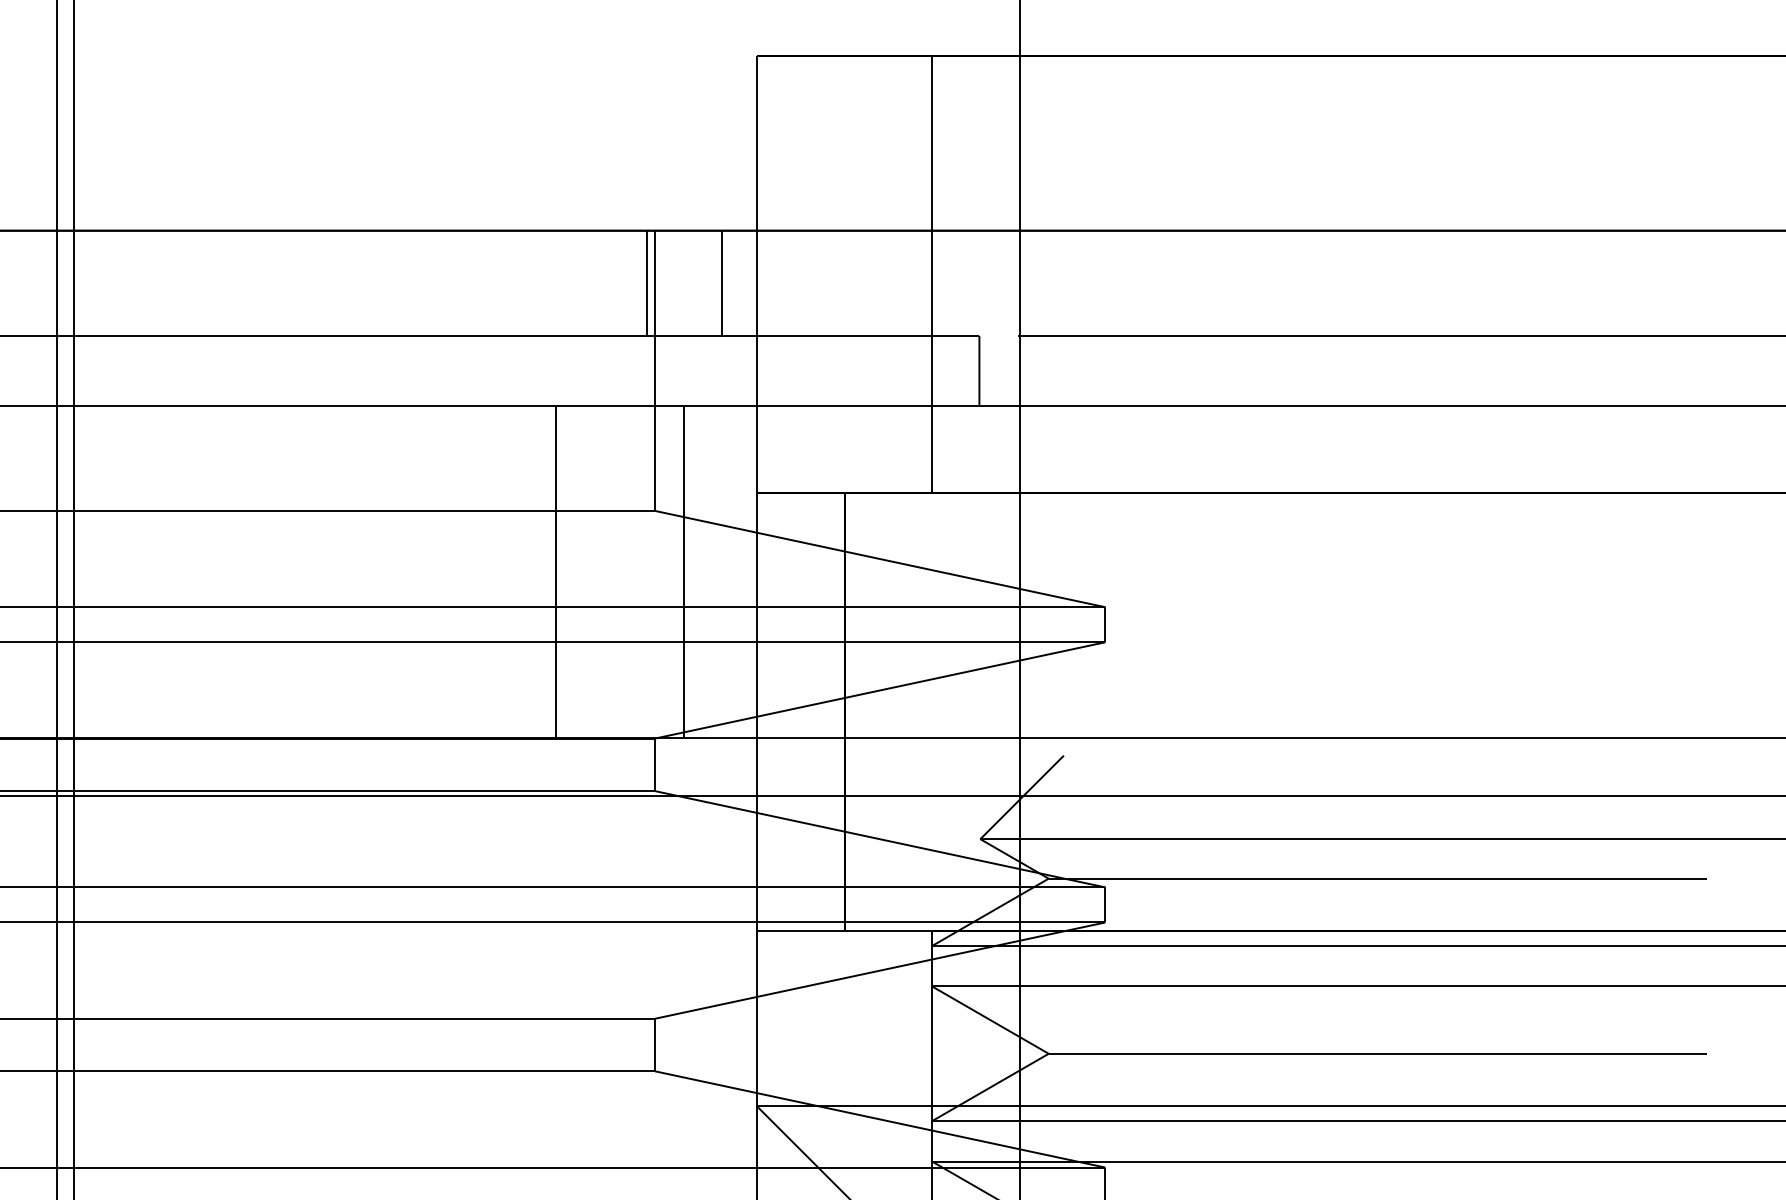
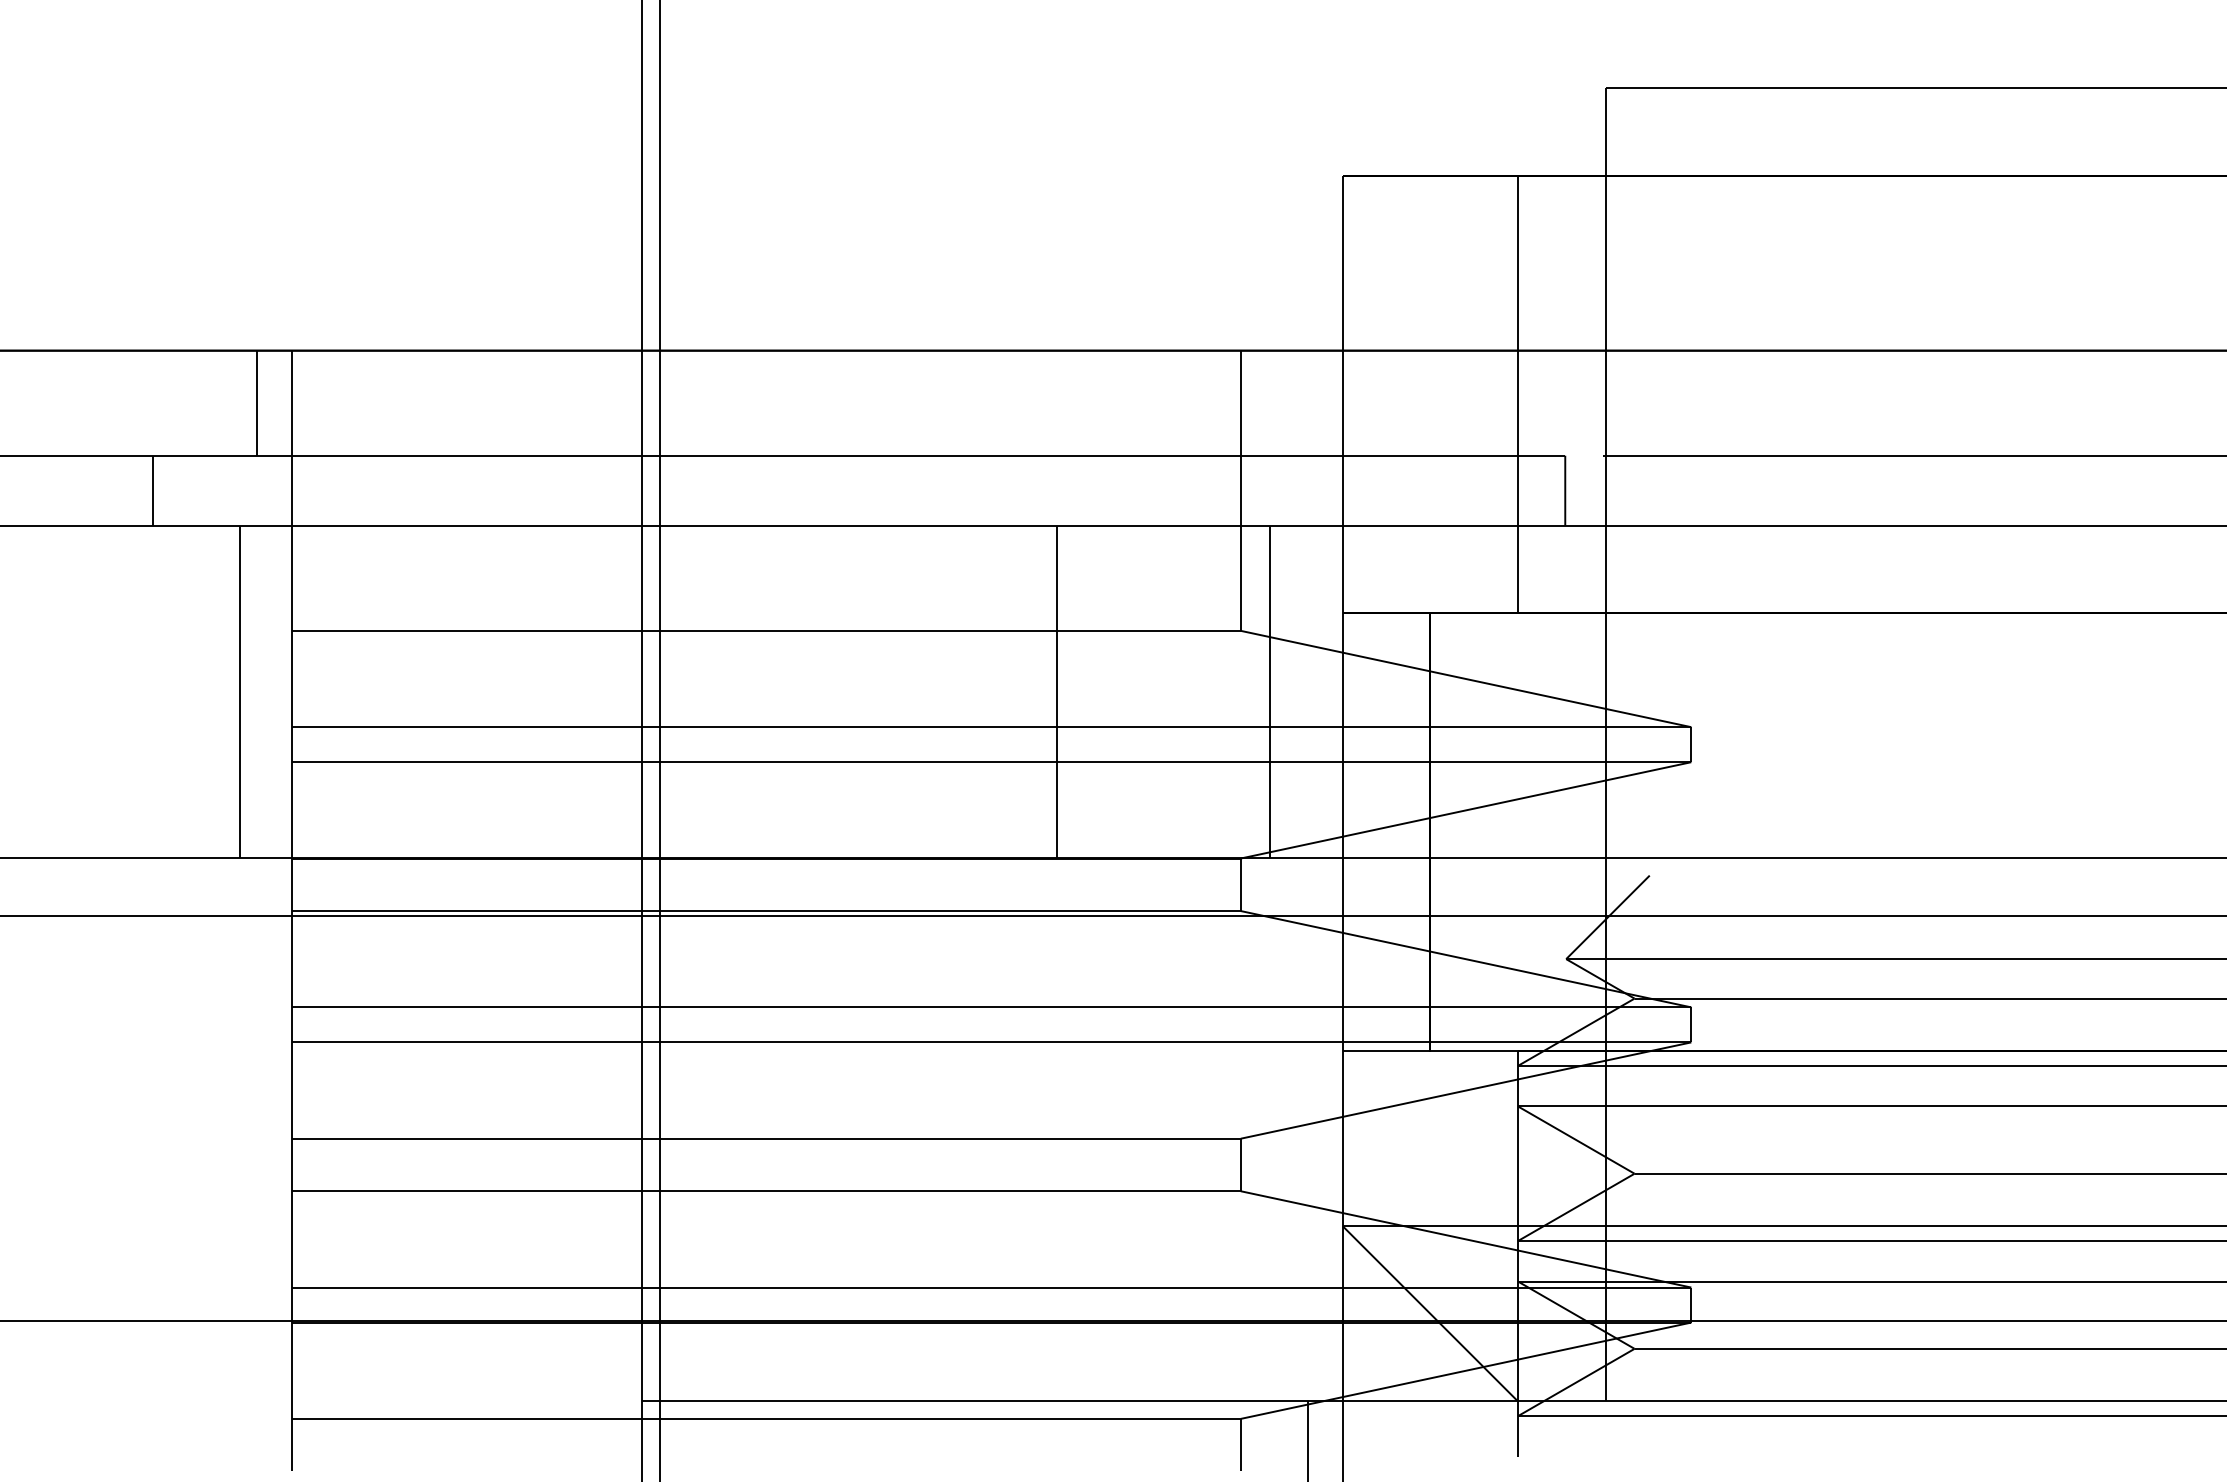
line: (647, 282) -> (1233, 402), removed
line: (721, 282) -> (1307, 402), removed
line: (556, 571) -> (1057, 691), moved

